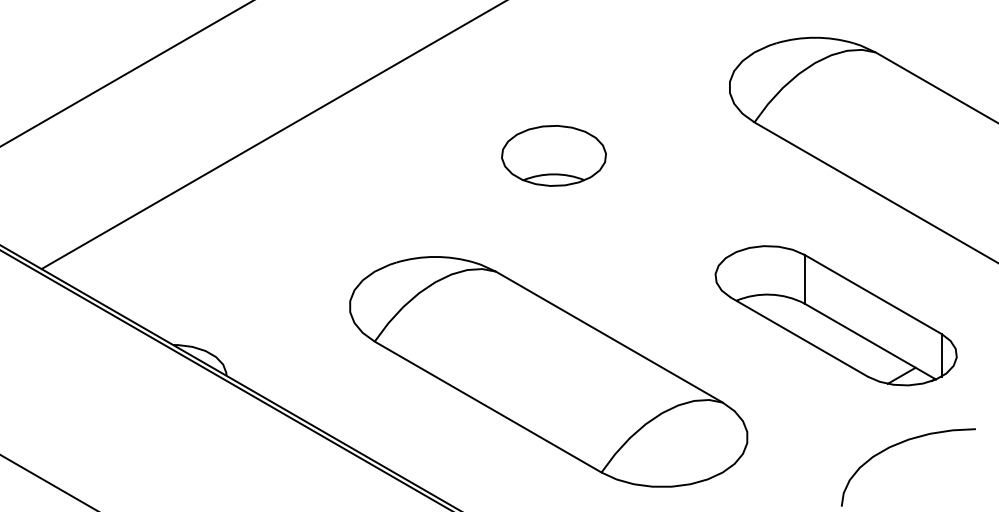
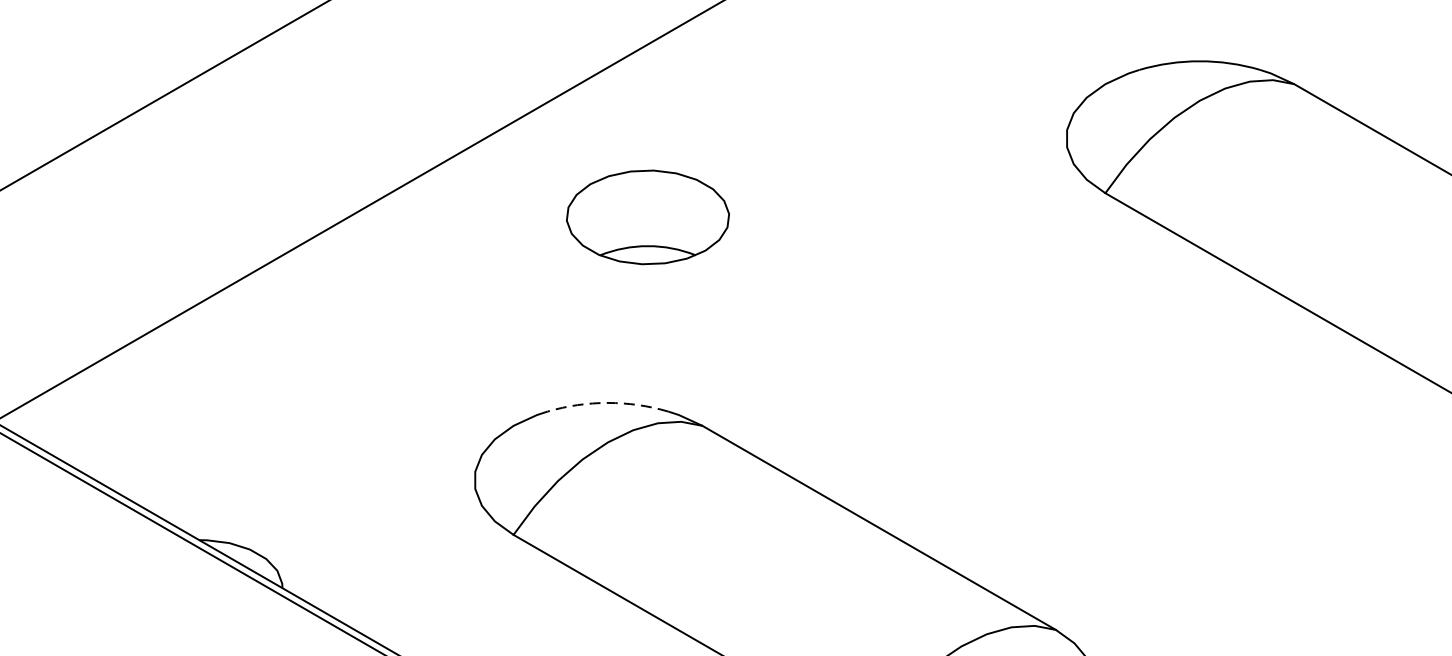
part: (553, 155) -> (647, 216), moved
arc: (435, 256) -> (608, 402), solid -> dashed
part: (835, 315) -> (1231, 494), removed

